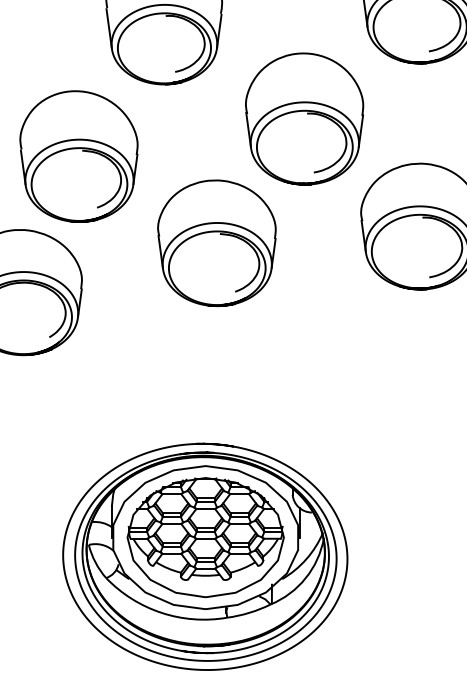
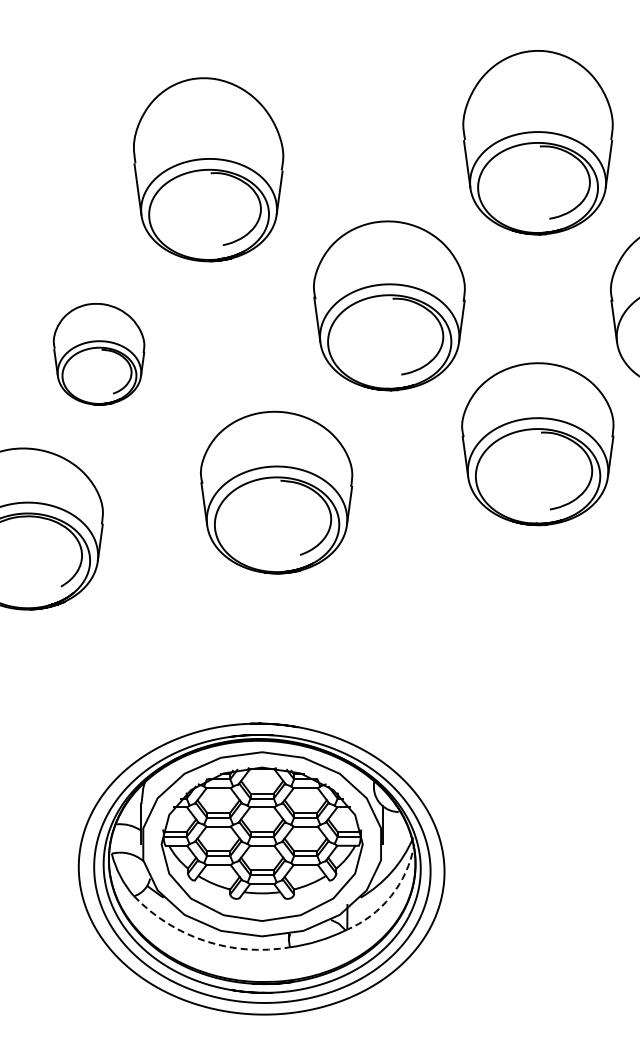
part: (78, 156) -> (98, 354), size x0.6
part: (216, 243) -> (276, 492), moved
arc: (305, 578) -> (390, 896), solid -> dashed
arc: (161, 613) -> (205, 941), solid -> dashed

